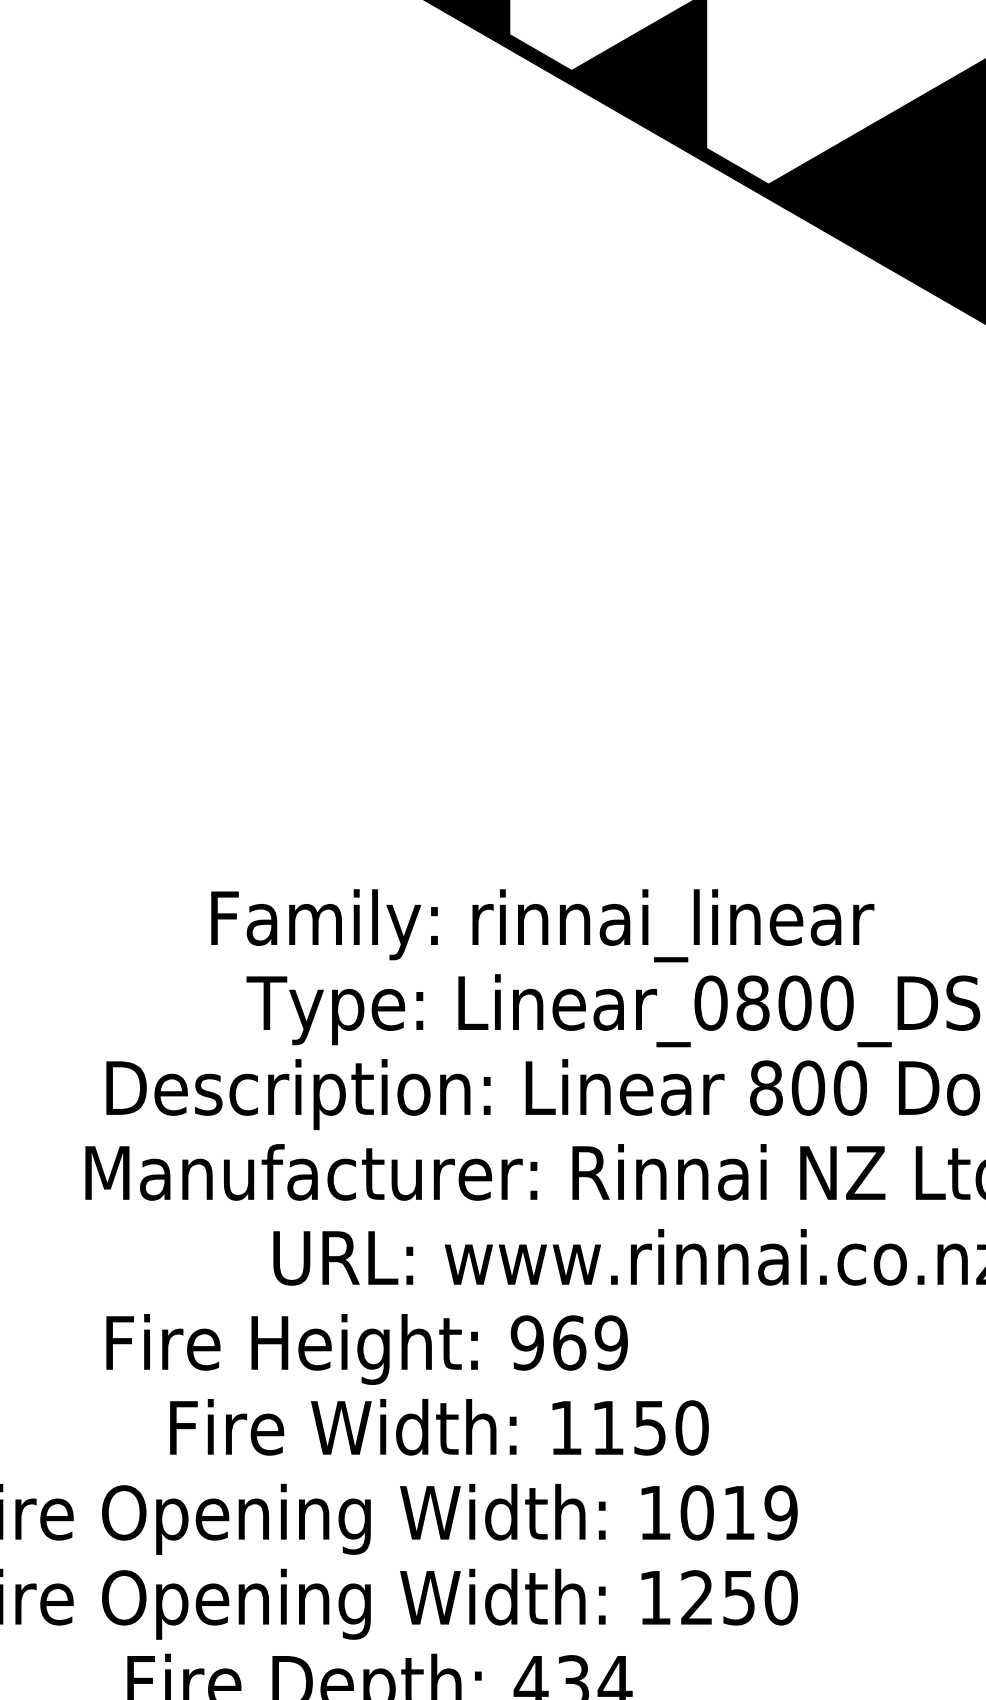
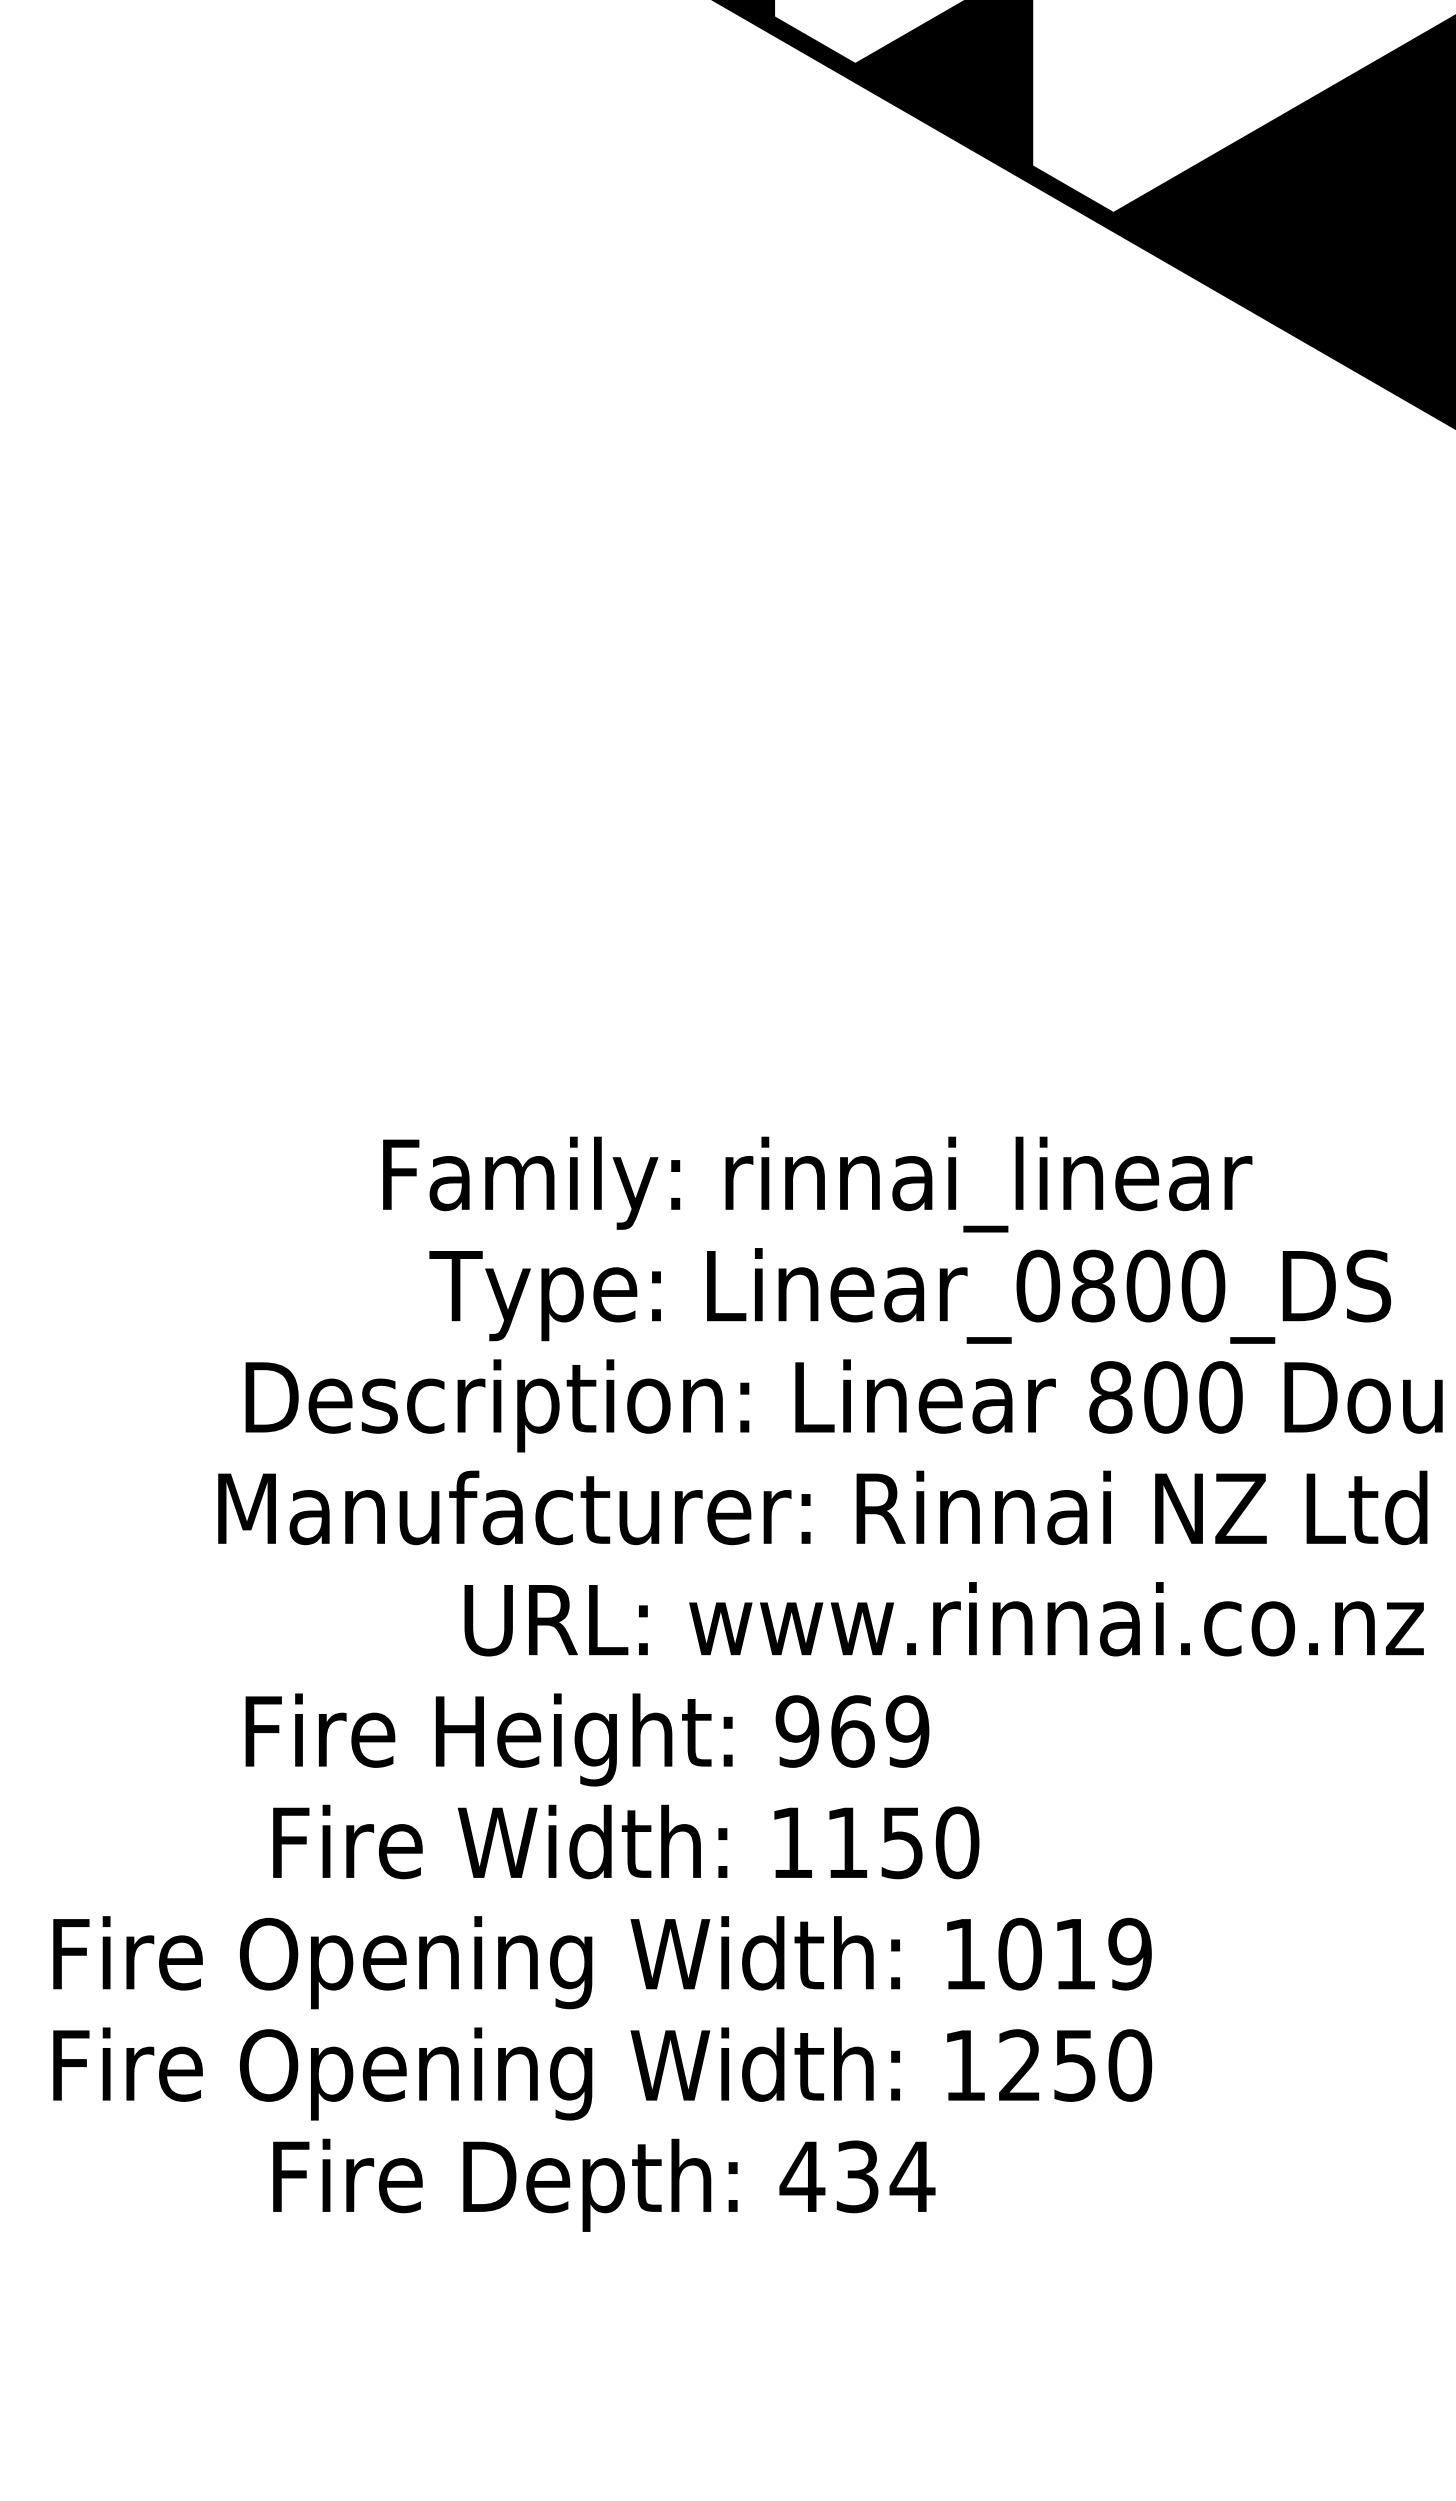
text: (439, 1426) -> (626, 1841), moved

